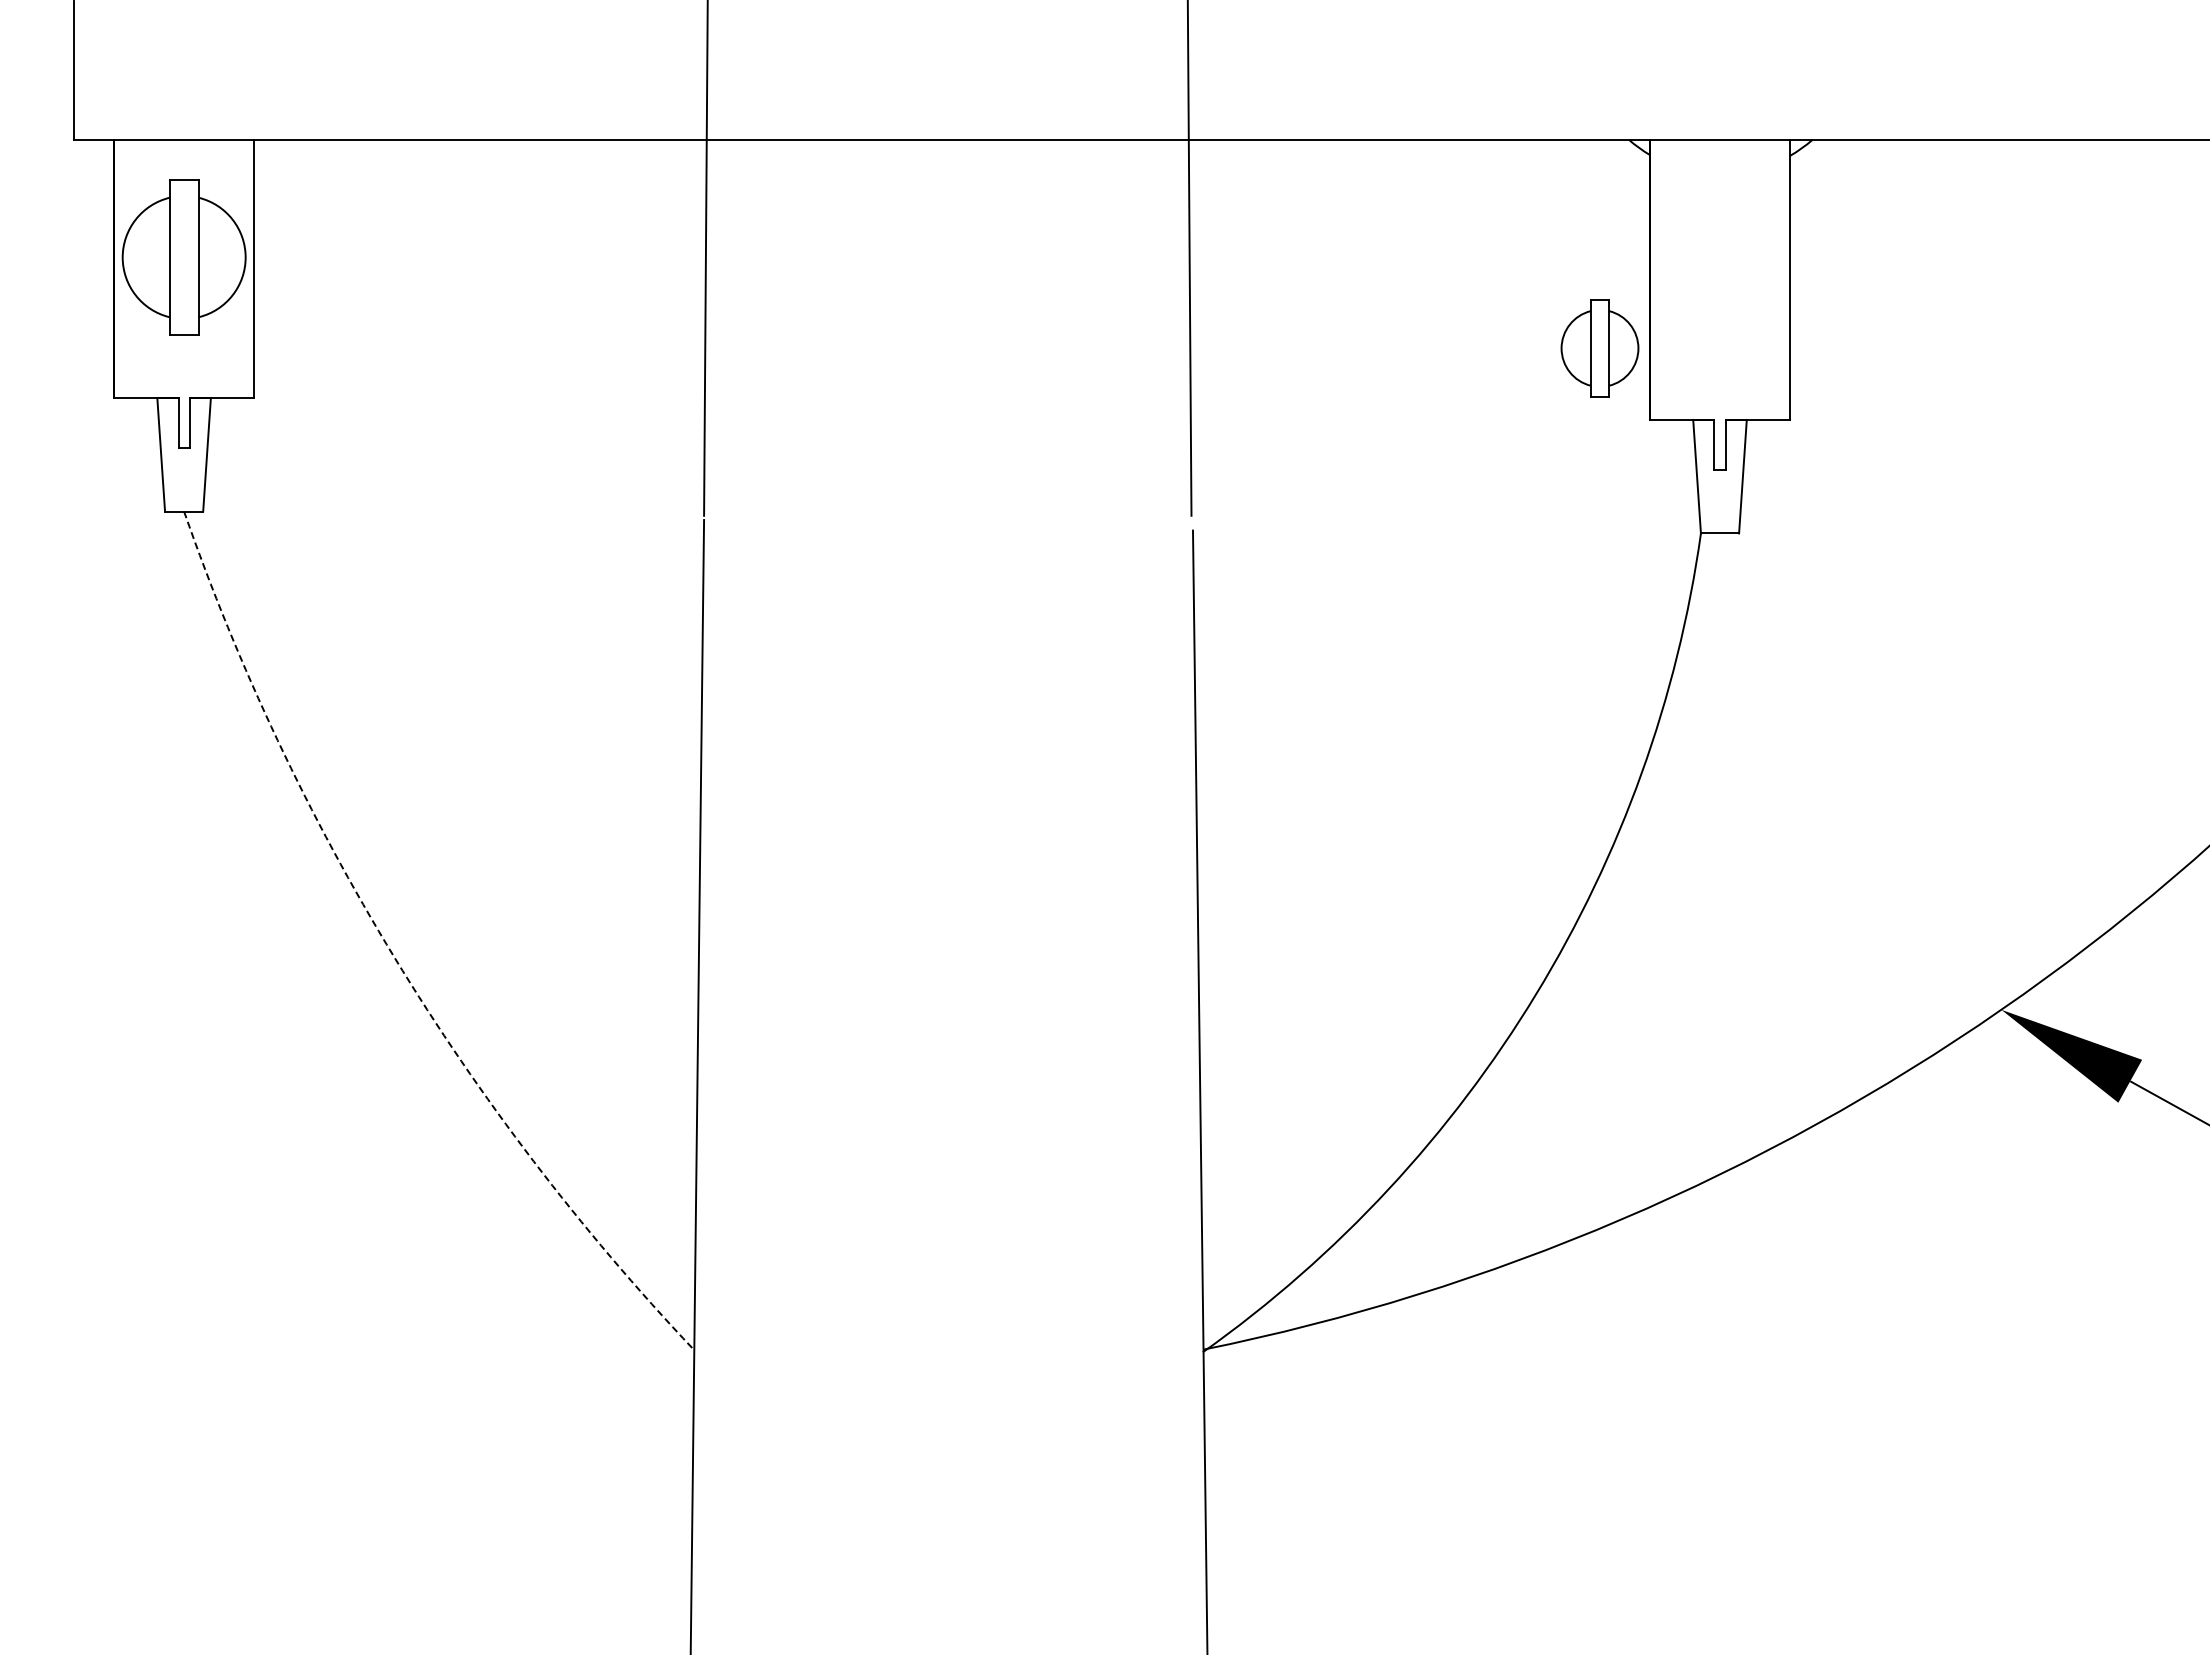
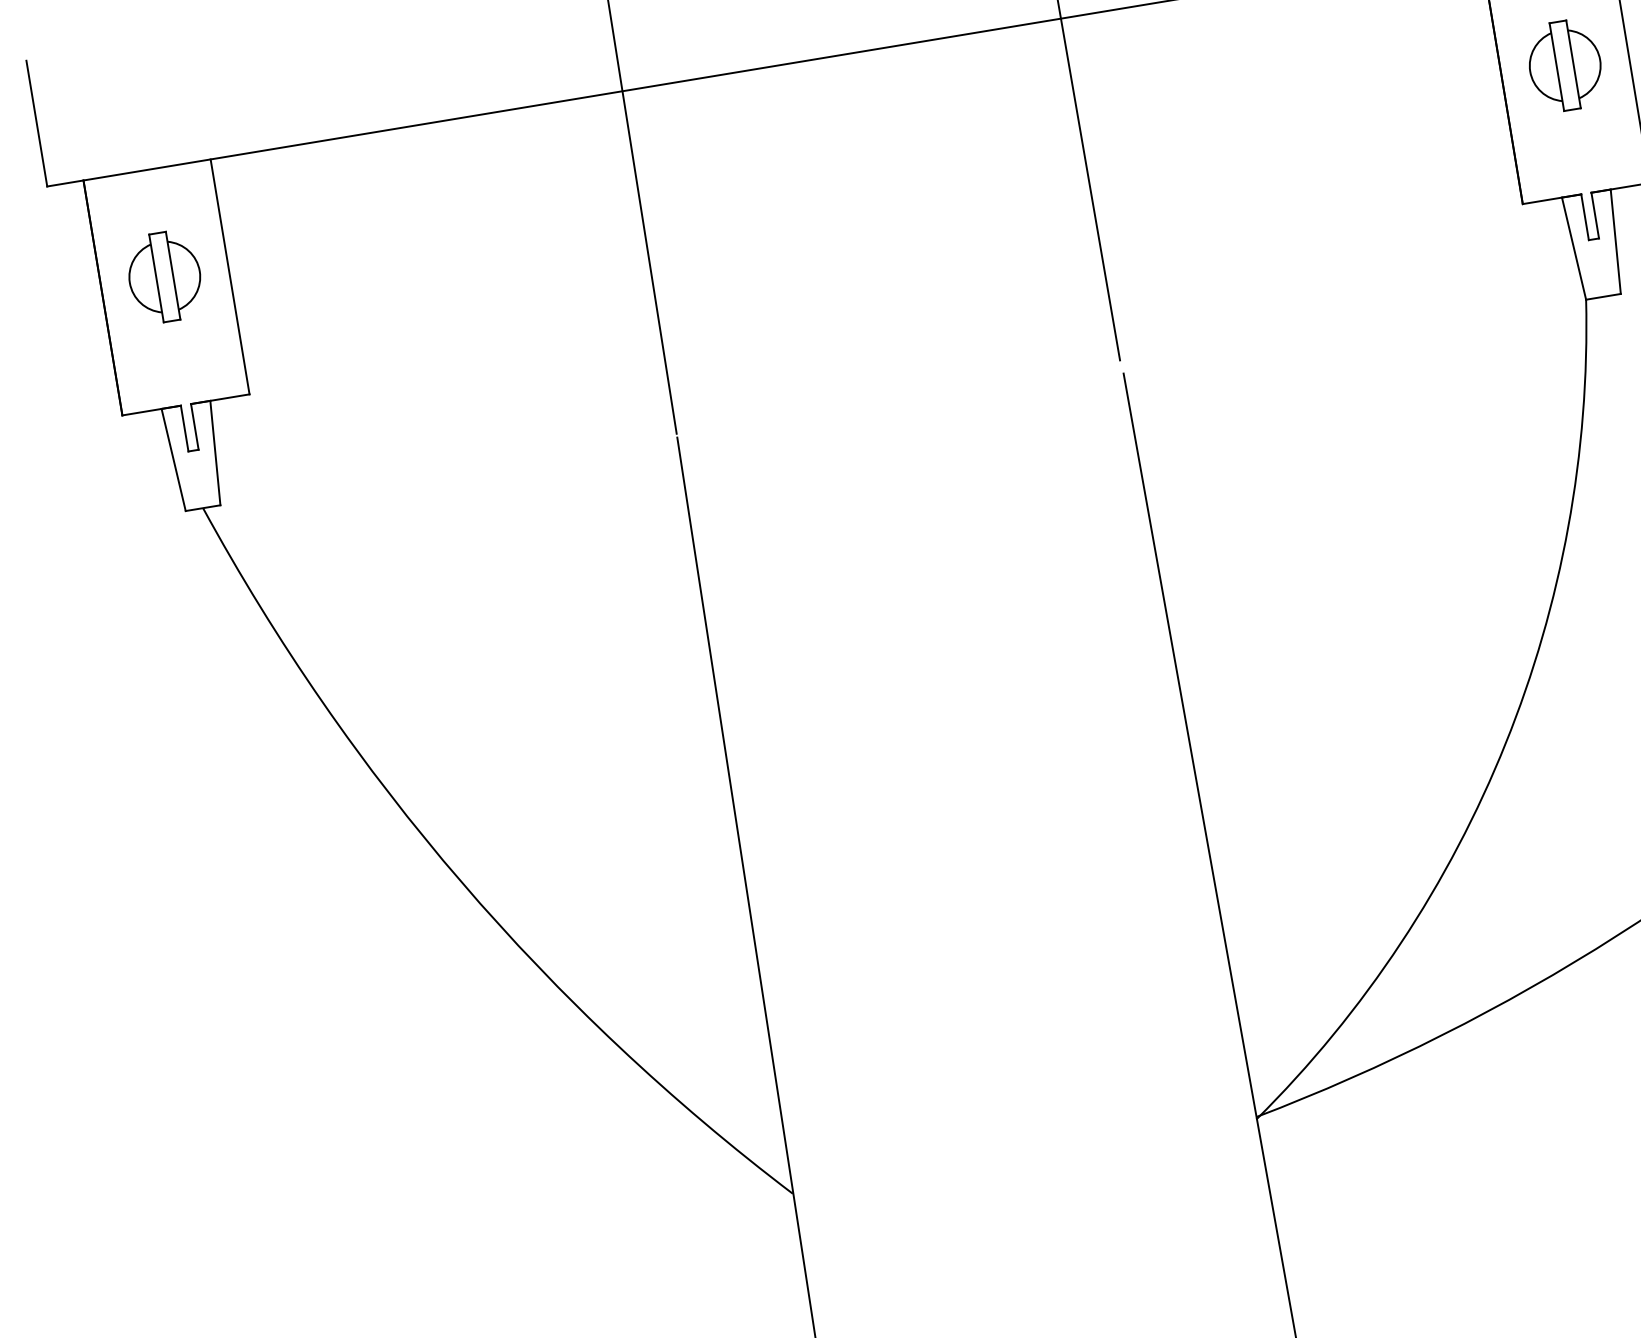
part: (183, 257) -> (164, 277), size x0.62
part: (1599, 348) -> (1564, 65), moved
arc: (394, 957) -> (461, 882), dashed -> solid

